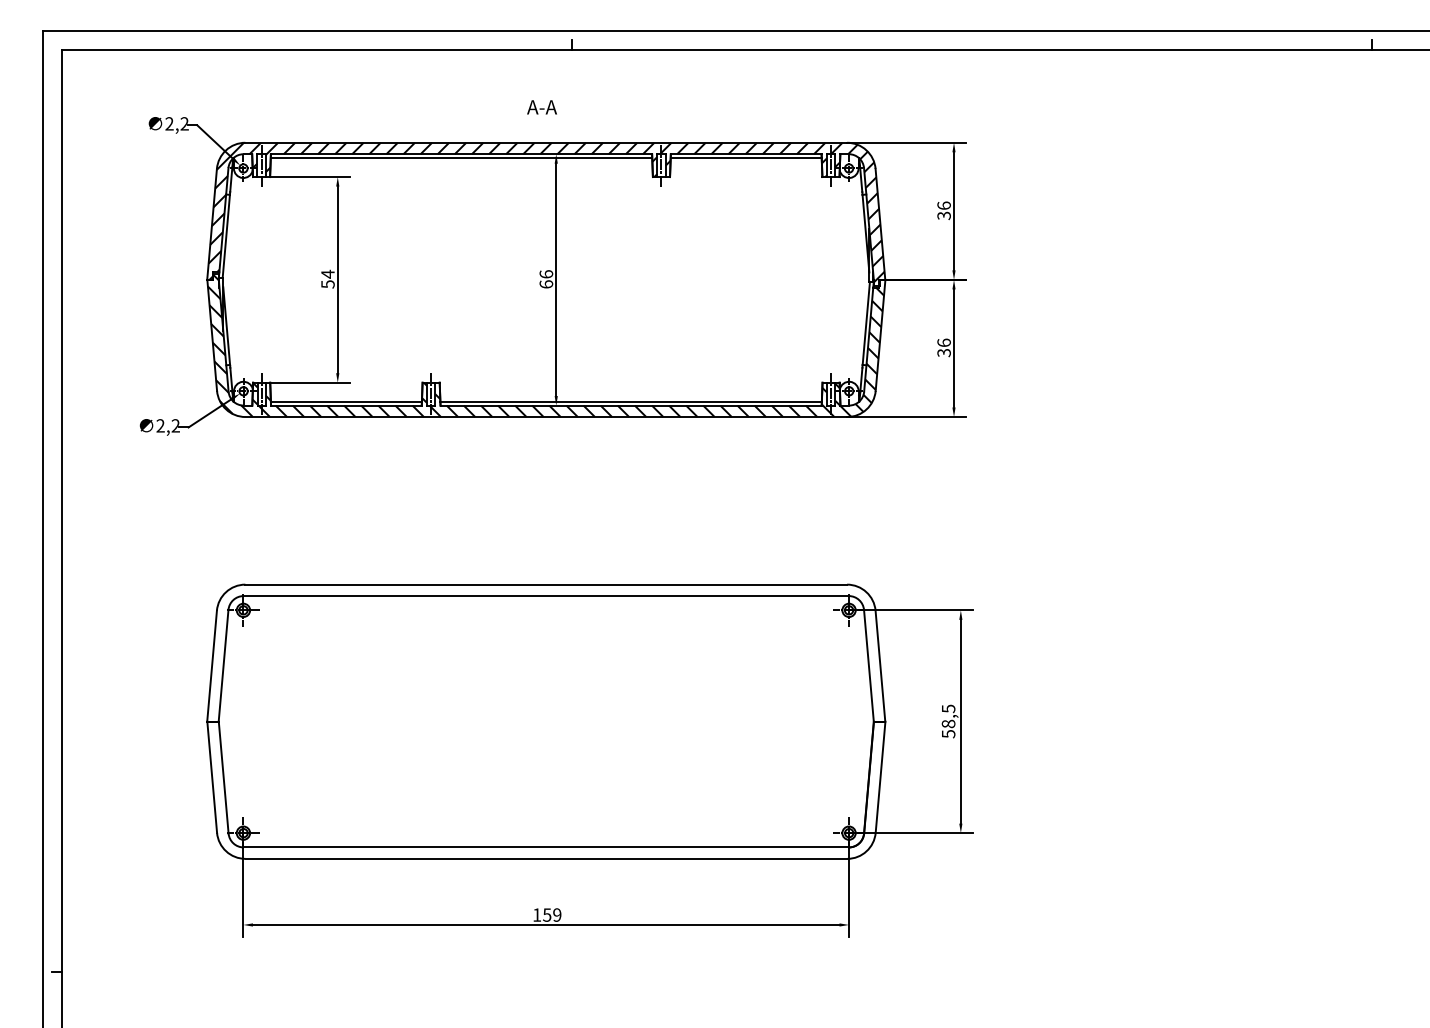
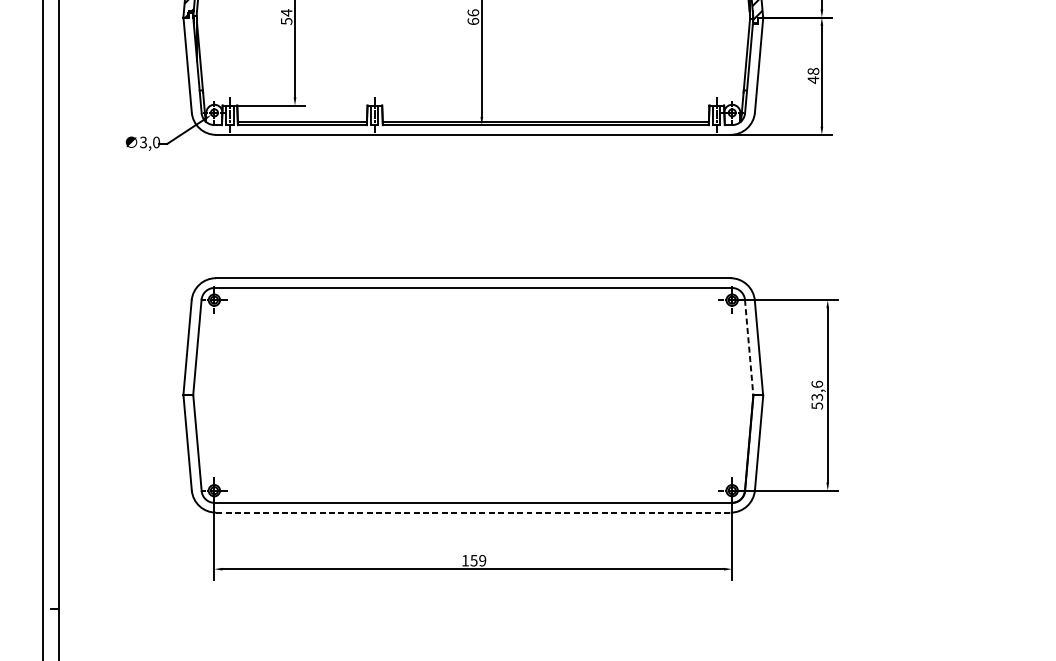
hatch: (546, 345) -> (473, 73), removed
text: (943, 347) -> (812, 75), 36 -> 48
text: (167, 425) -> (149, 142), 2,2 -> 3,0
line: (868, 666) -> (748, 348), solid -> dashed
text: (948, 716) -> (817, 390), 58,5 -> 53,6
line: (546, 858) -> (473, 512), solid -> dashed

